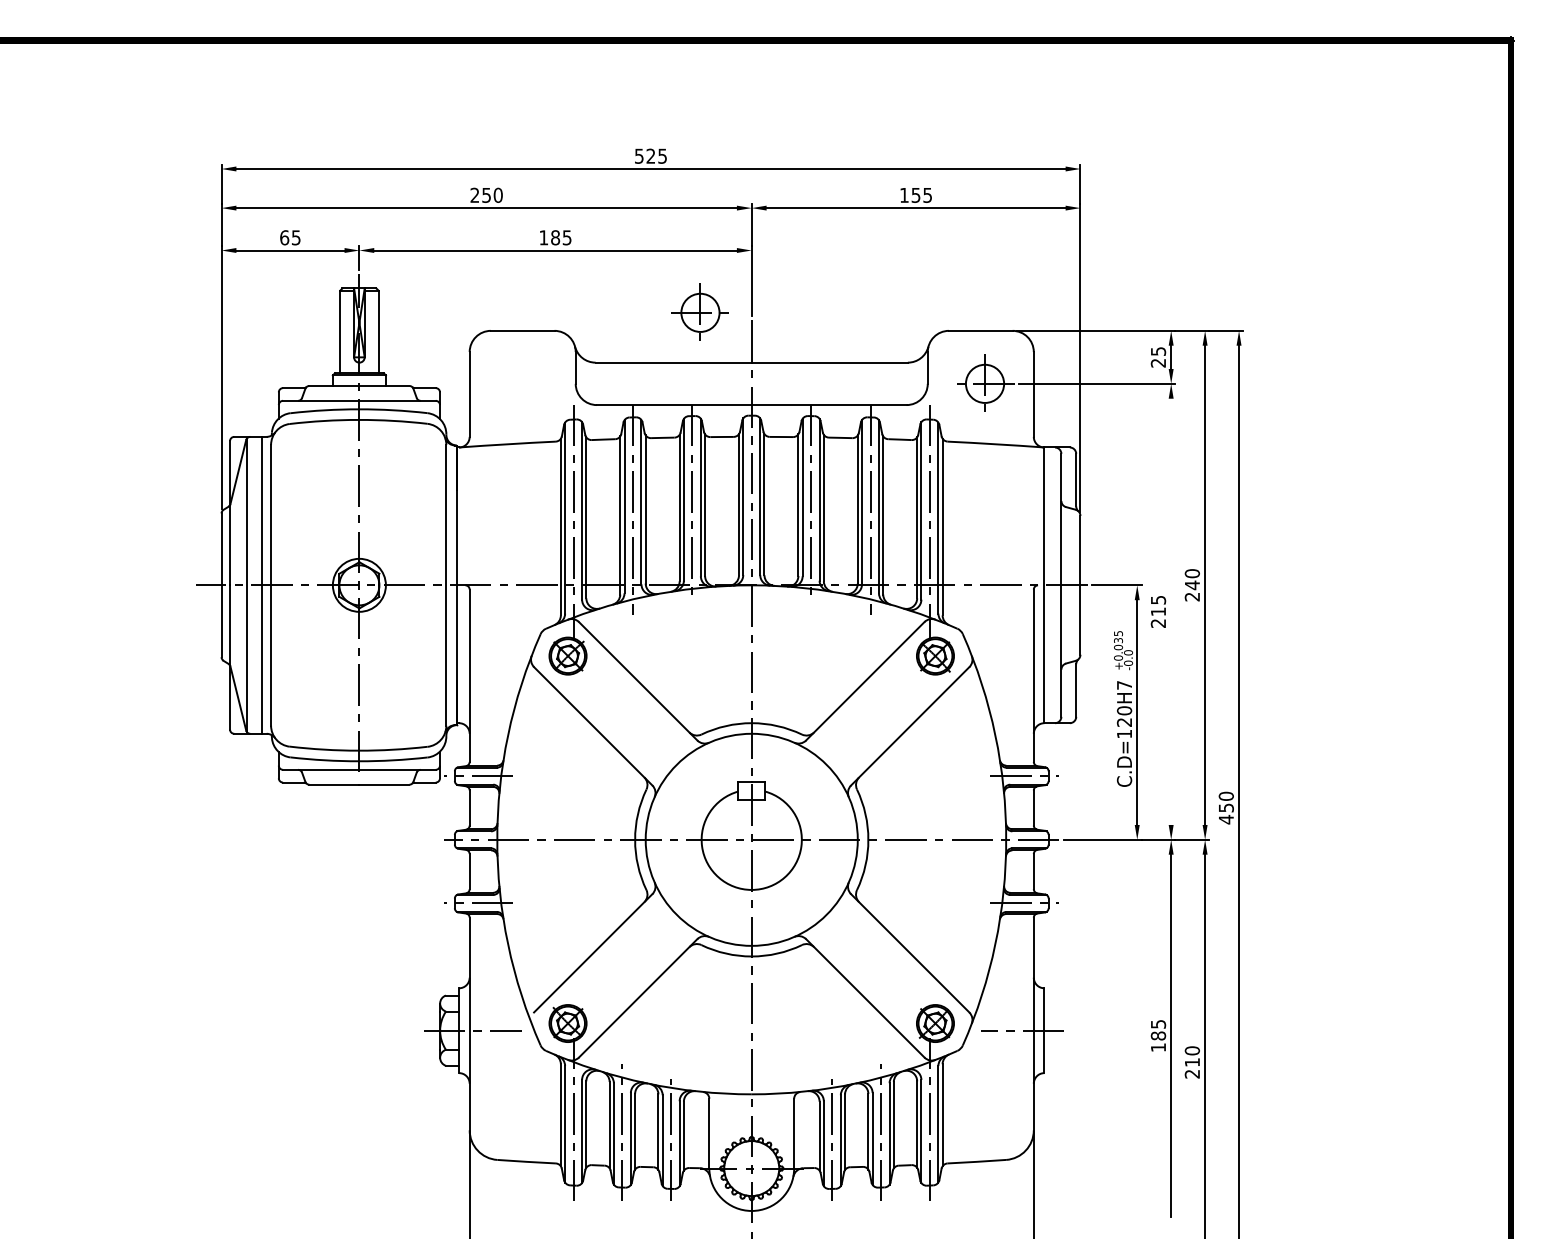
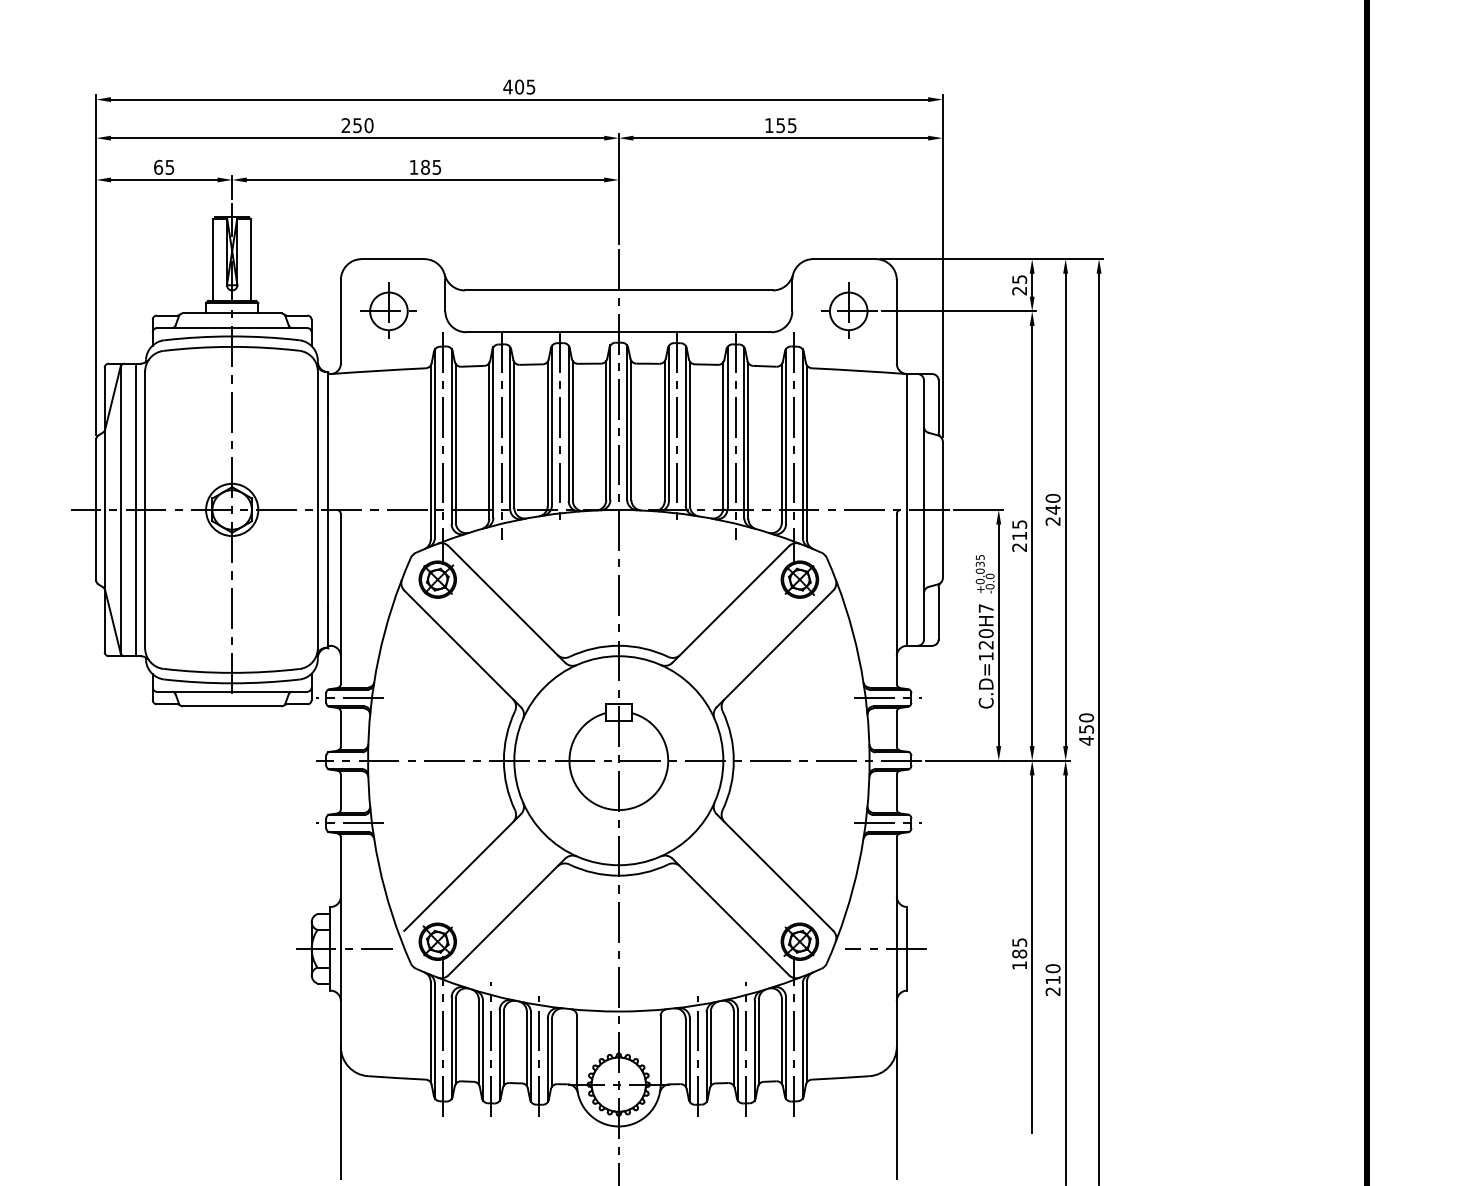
text: (644, 155) -> (513, 86), 525 -> 405
part: (699, 311) -> (387, 310), moved
line: (1171, 611) -> (1032, 535), added

